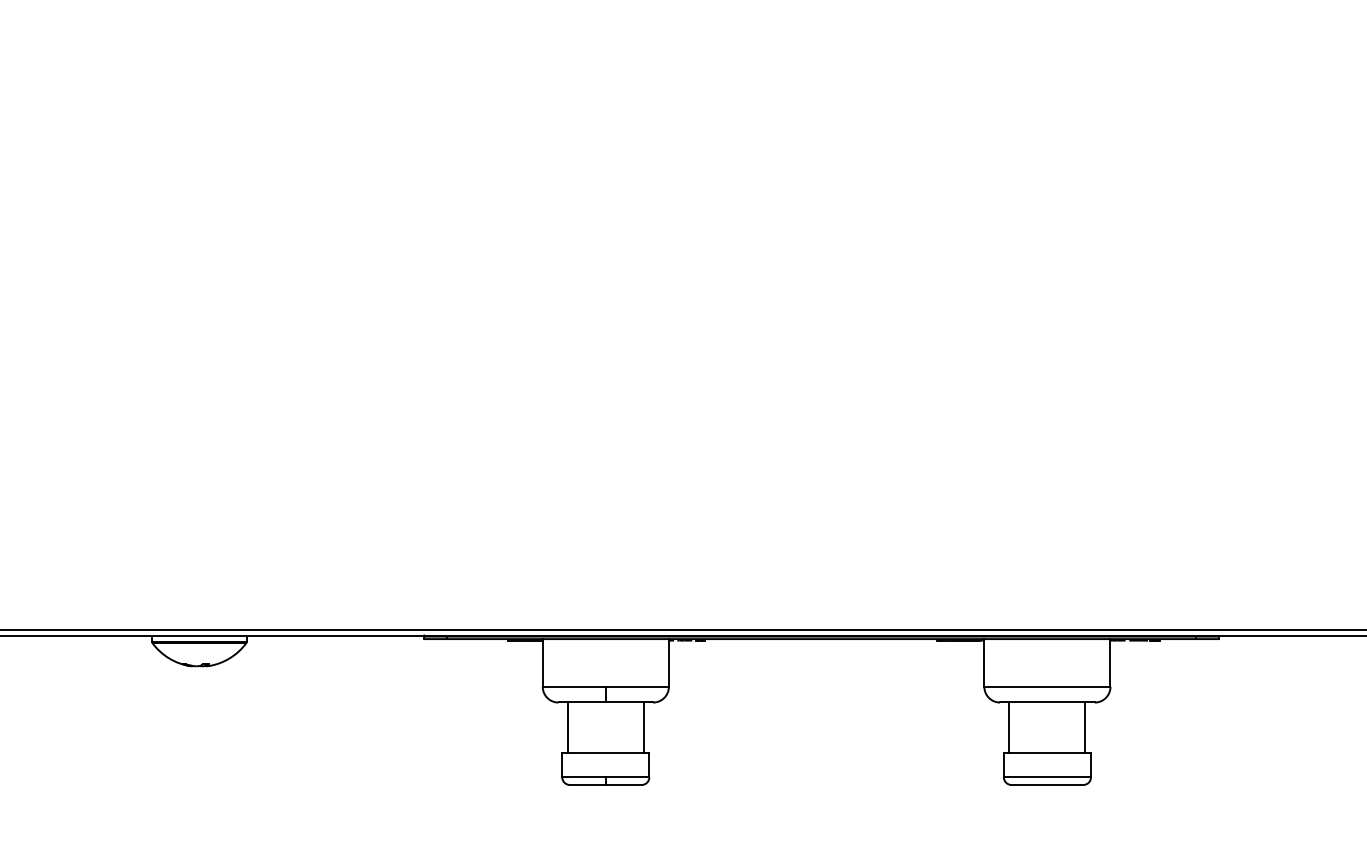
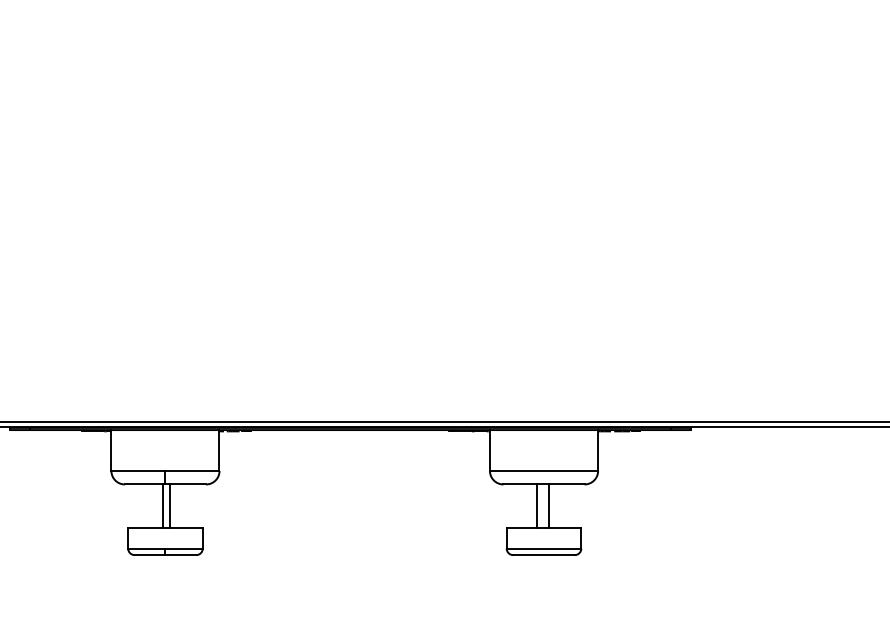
line: (567, 727) -> (169, 505), moved
line: (643, 727) -> (162, 505), moved
line: (1009, 727) -> (537, 505), moved
line: (1085, 727) -> (549, 505), moved

